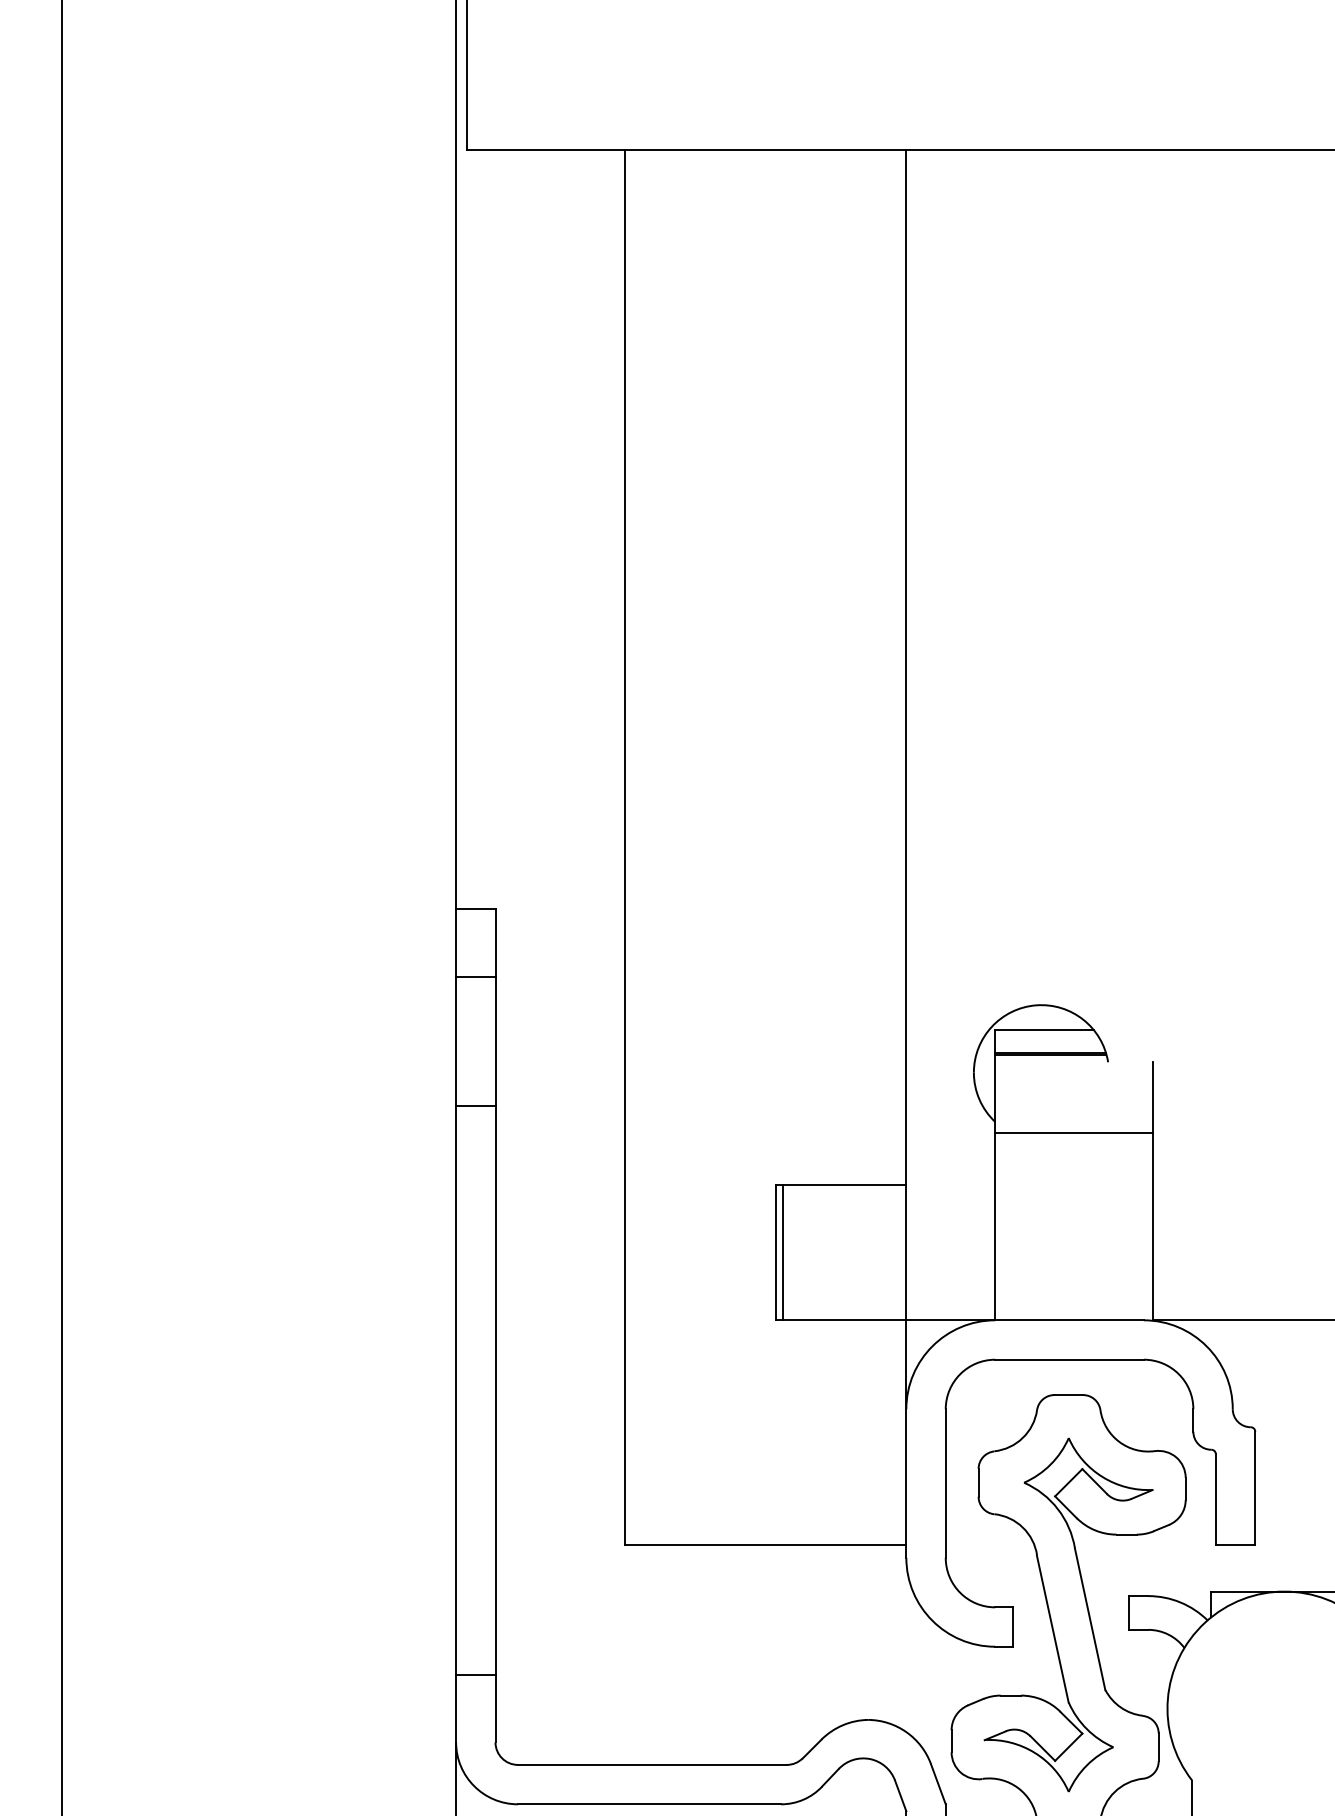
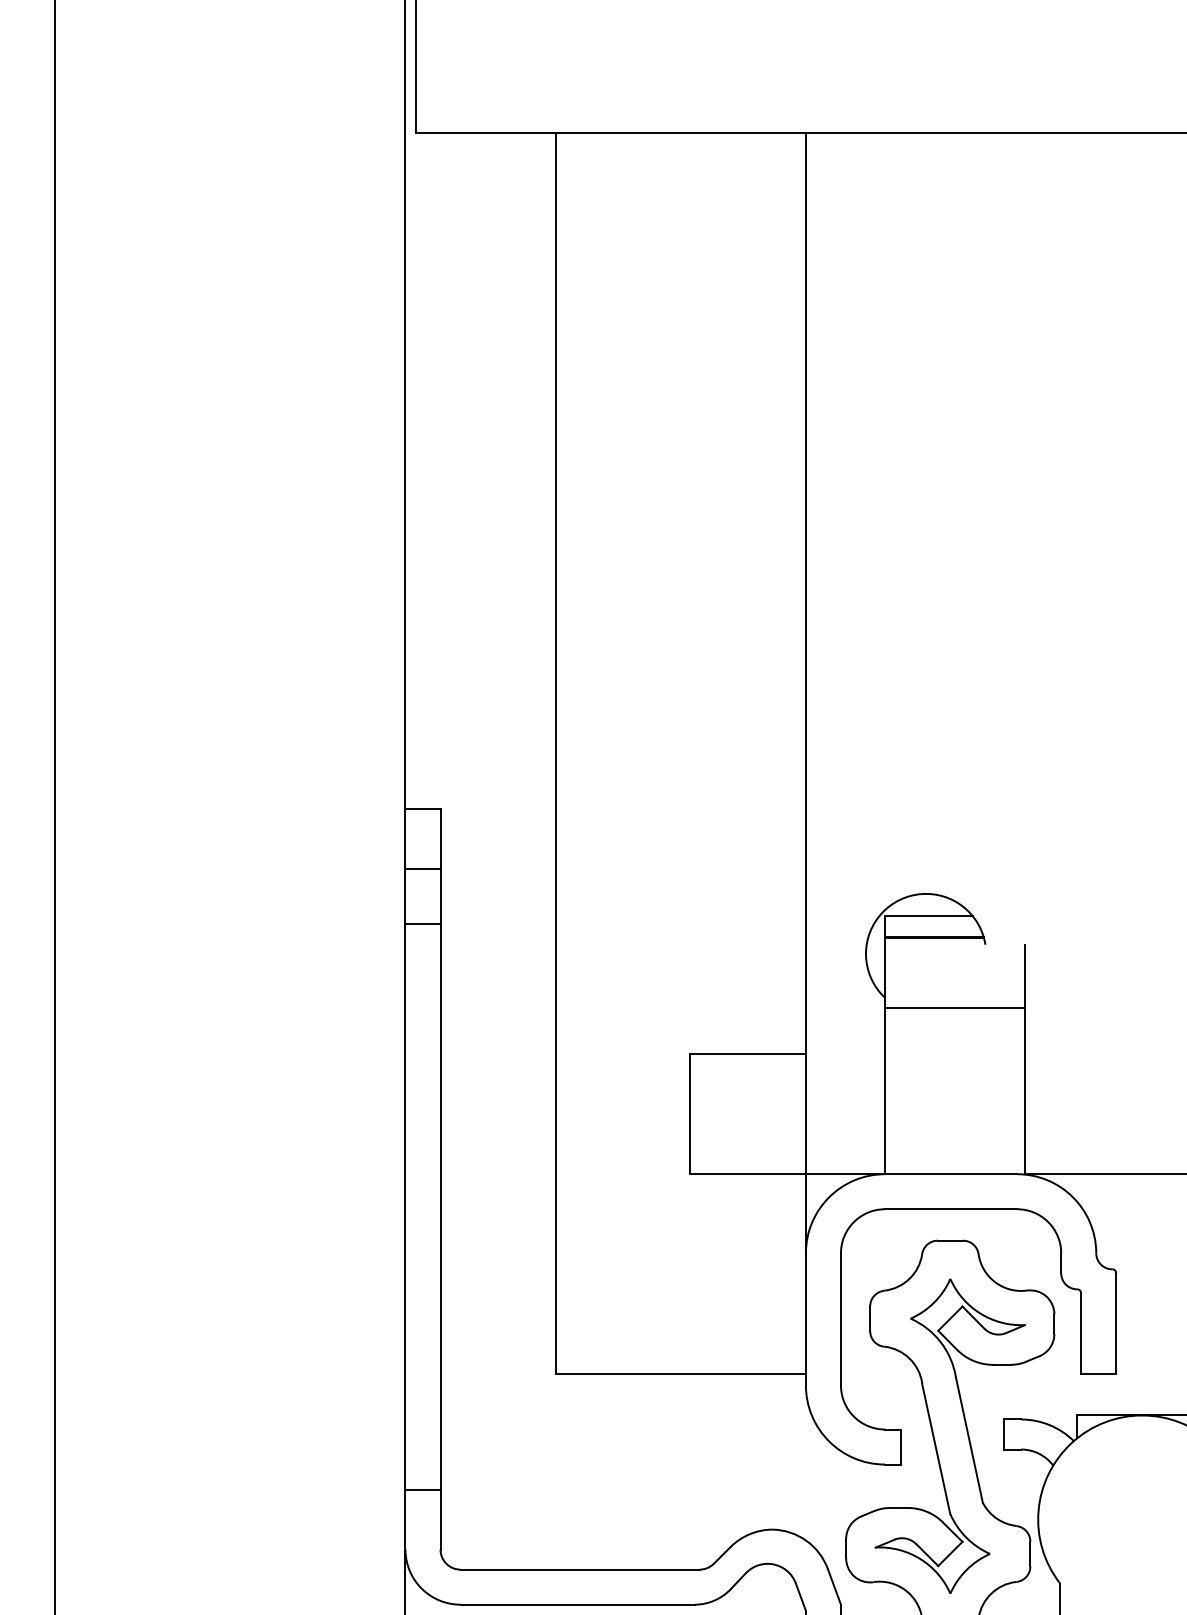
line: (475, 1106) -> (422, 924), moved
line: (782, 1252) -> (695, 1113), removed

